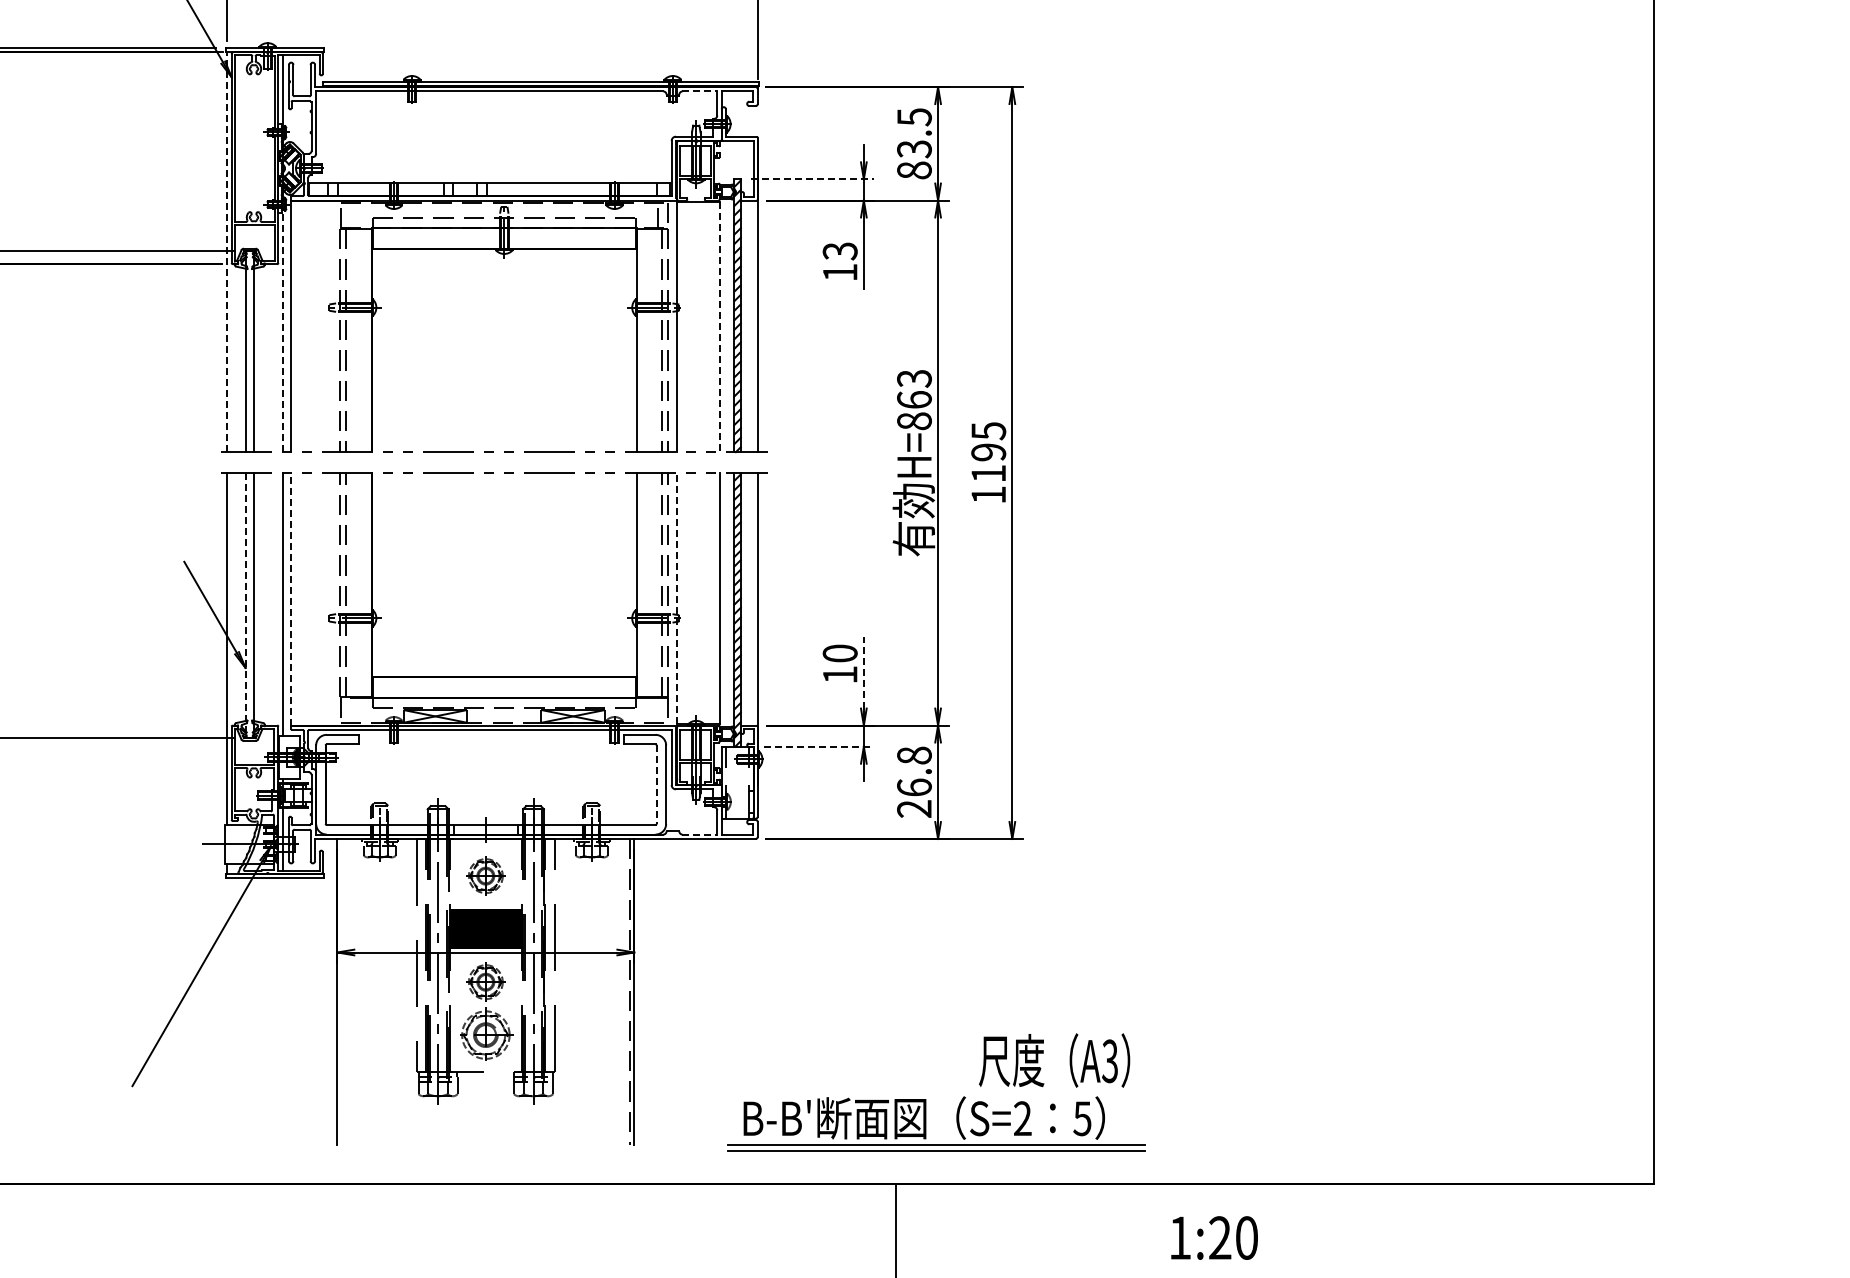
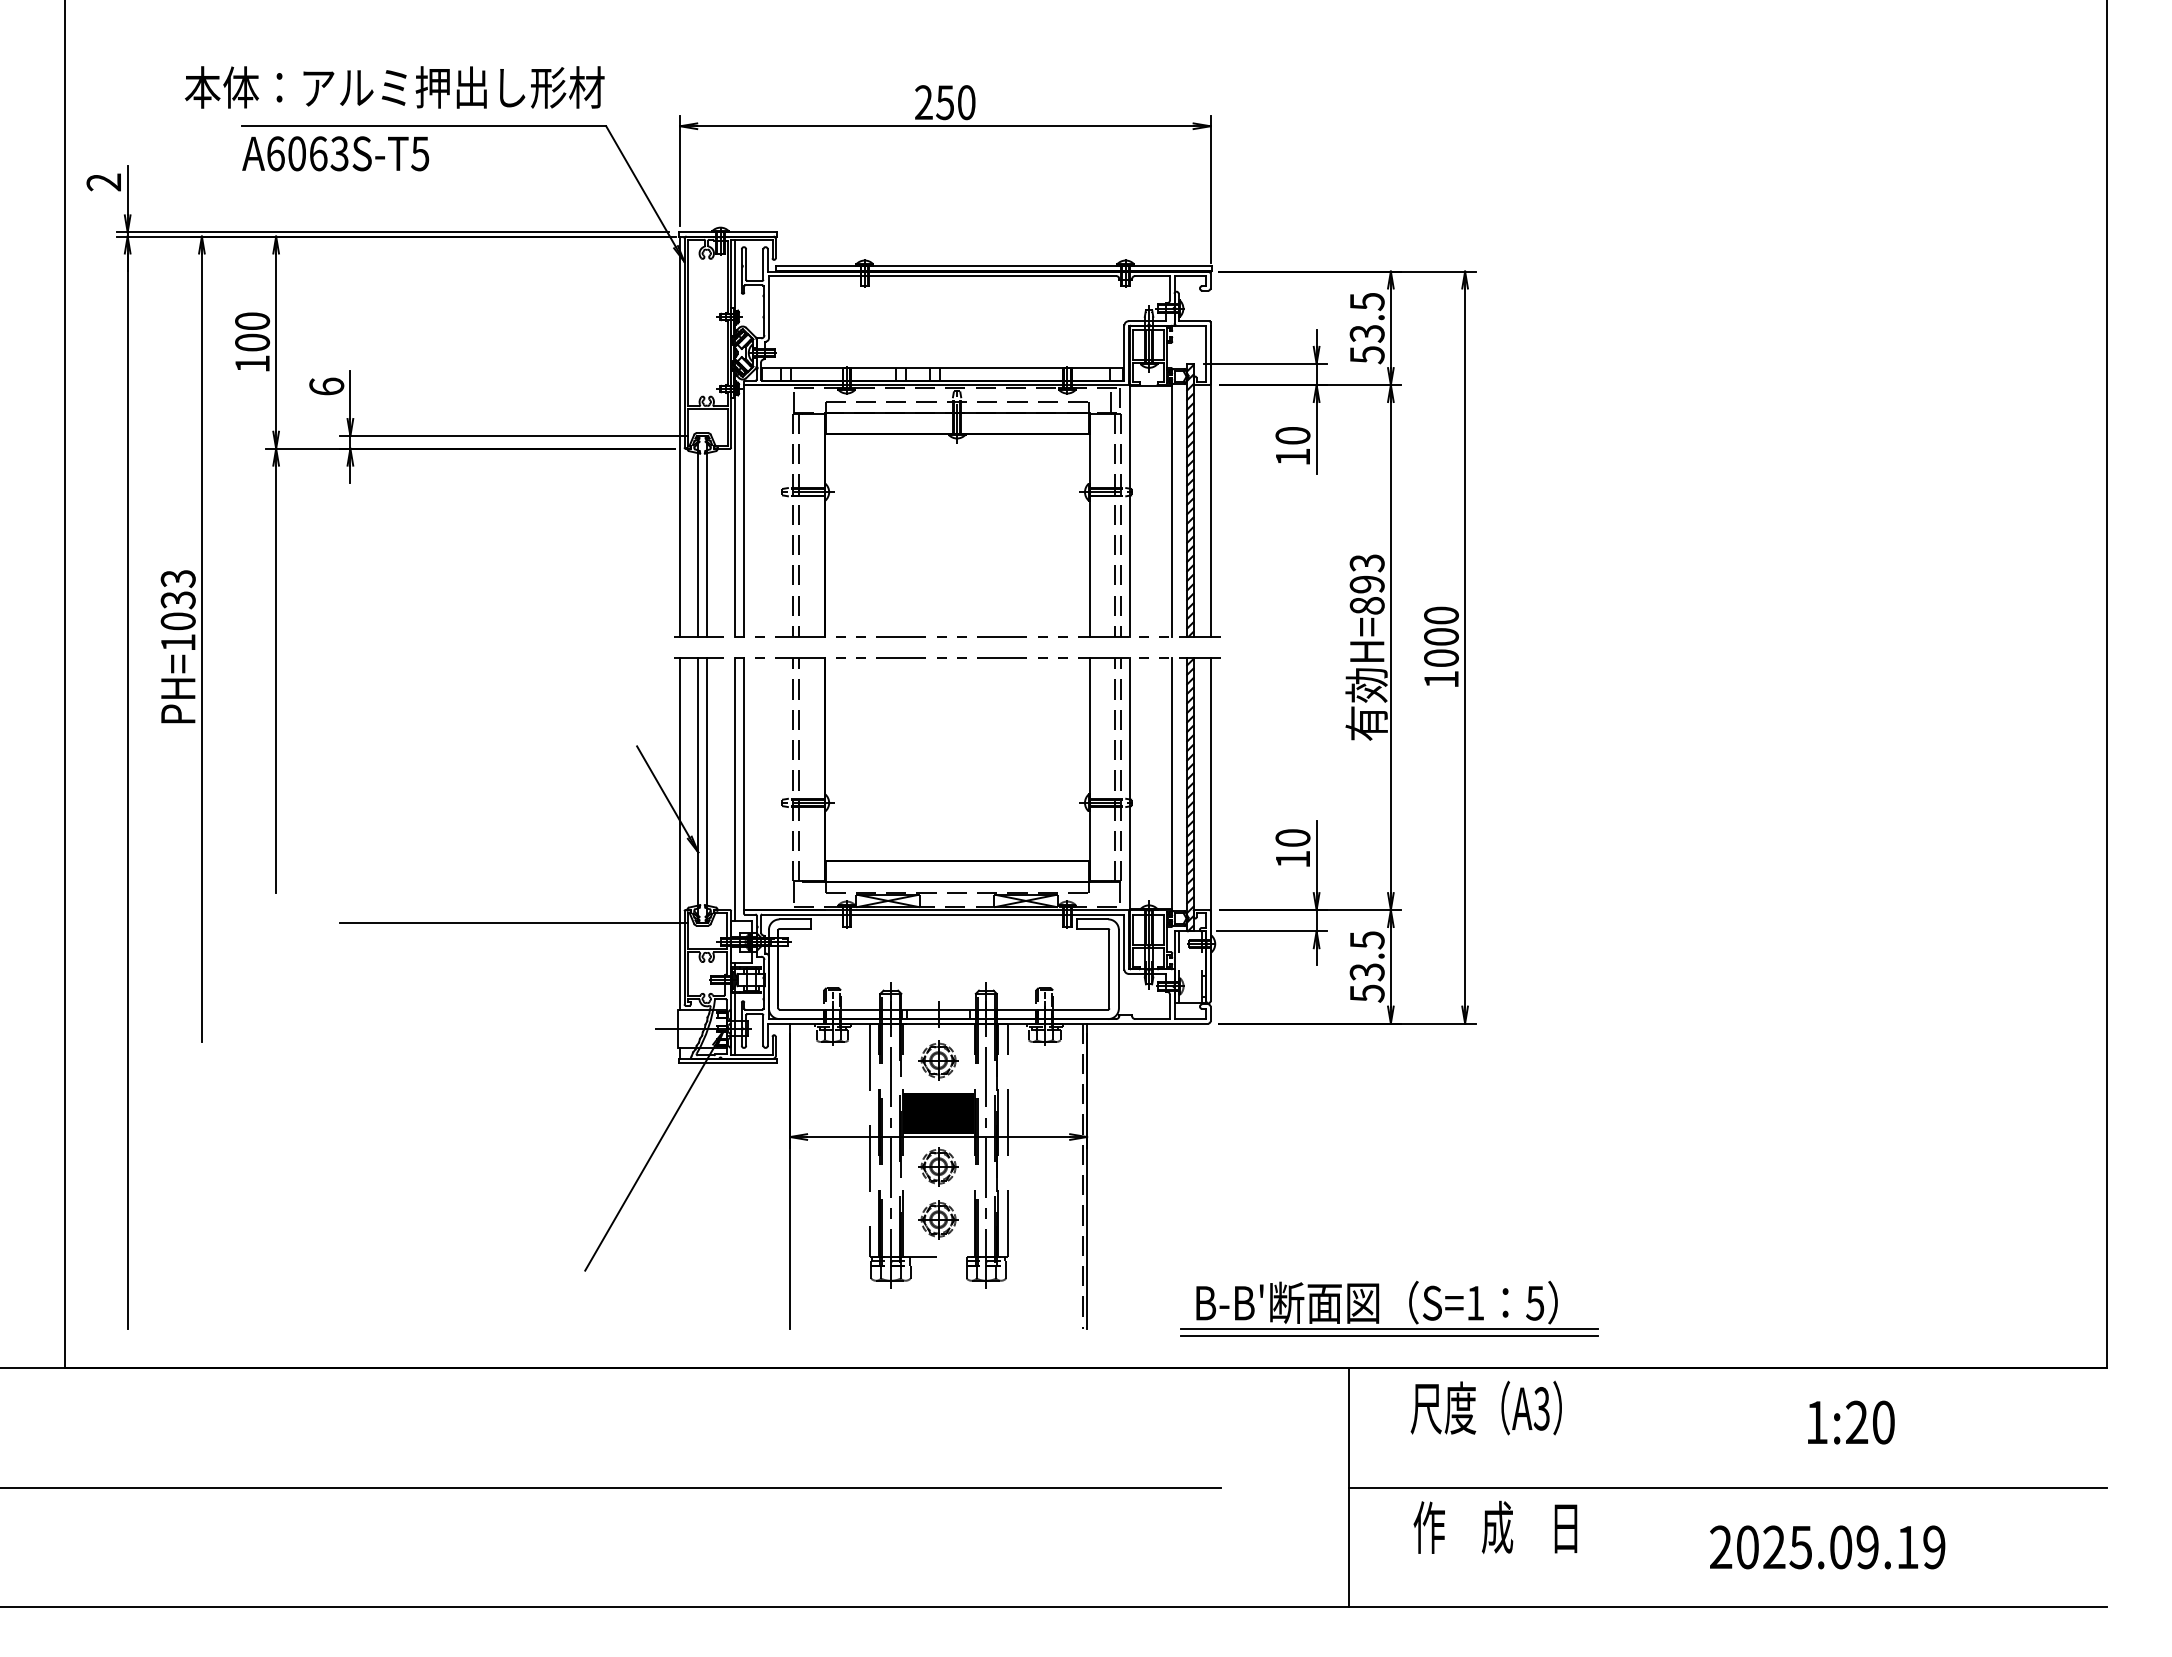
line: (700, 91) -> (1153, 276), dashed -> solid
text: (913, 170) -> (1366, 355), 83.5 -> 53.5
line: (812, 178) -> (1265, 363), dashed -> solid
text: (839, 250) -> (1292, 435), 13 -> 10
line: (227, 251) -> (680, 436), dashed -> solid
line: (719, 326) -> (1172, 511), dashed -> solid
line: (282, 330) -> (735, 515), dashed -> solid
text: (913, 399) -> (1366, 584), H=863 -> H=893
text: (988, 451) -> (1441, 636), 1195 -> 1000
line: (290, 598) -> (743, 783), dashed -> solid
line: (676, 598) -> (1129, 783), dashed -> solid
line: (245, 605) -> (698, 790), dashed -> solid
line: (863, 672) -> (1316, 857), dashed -> solid
line: (819, 746) -> (1272, 931), dashed -> solid
text: (913, 781) -> (1366, 966), 26.8 -> 53.5
line: (656, 784) -> (1109, 969), dashed -> solid
line: (700, 834) -> (1153, 1019), dashed -> solid
part: (485, 1034) -> (938, 1219), size x0.71
text: (1053, 1059) -> (1485, 1407), moved
text: (1022, 1117) -> (1475, 1302), S=2 -> S=1
text: (1214, 1237) -> (1851, 1422), moved

